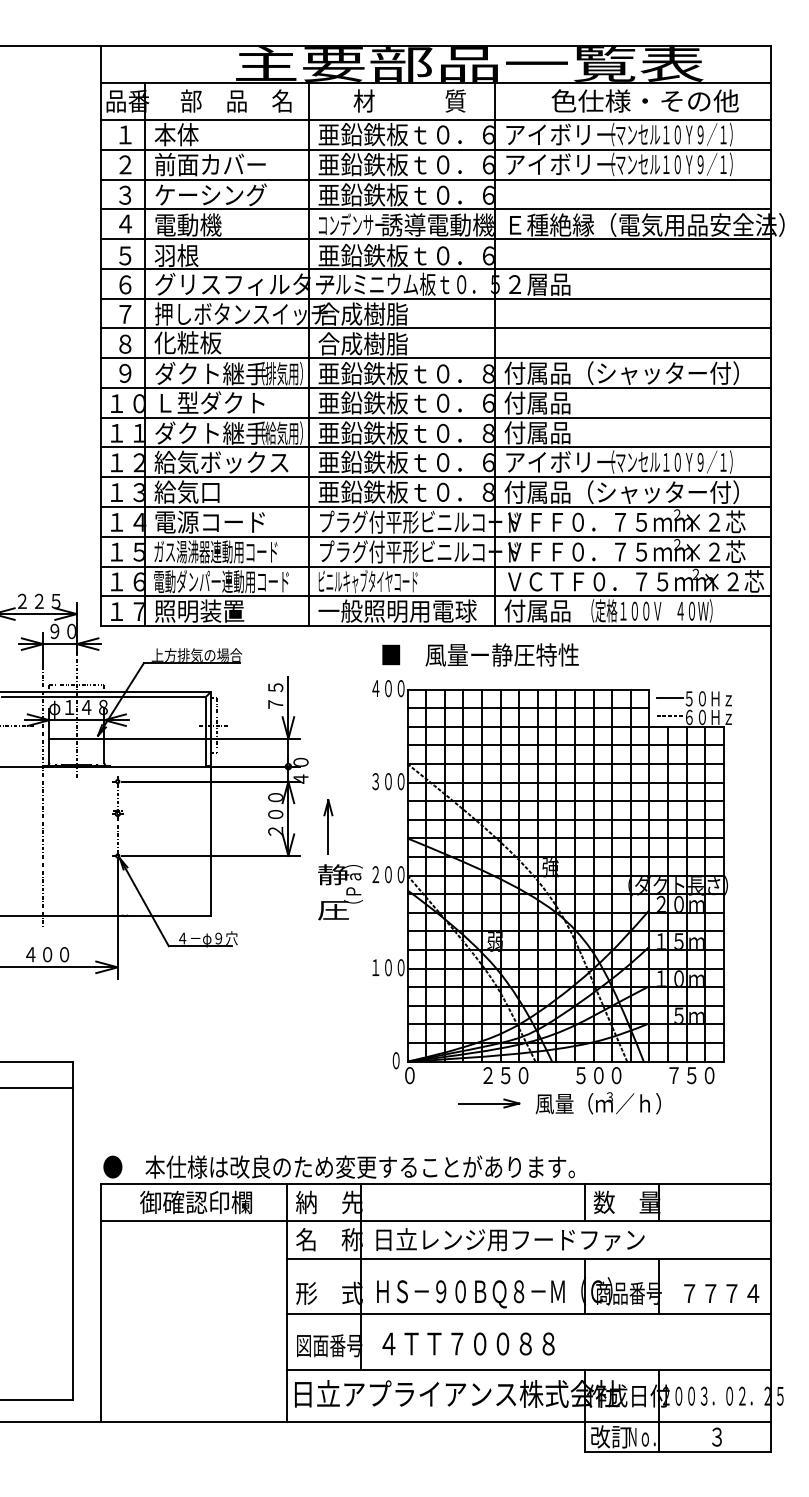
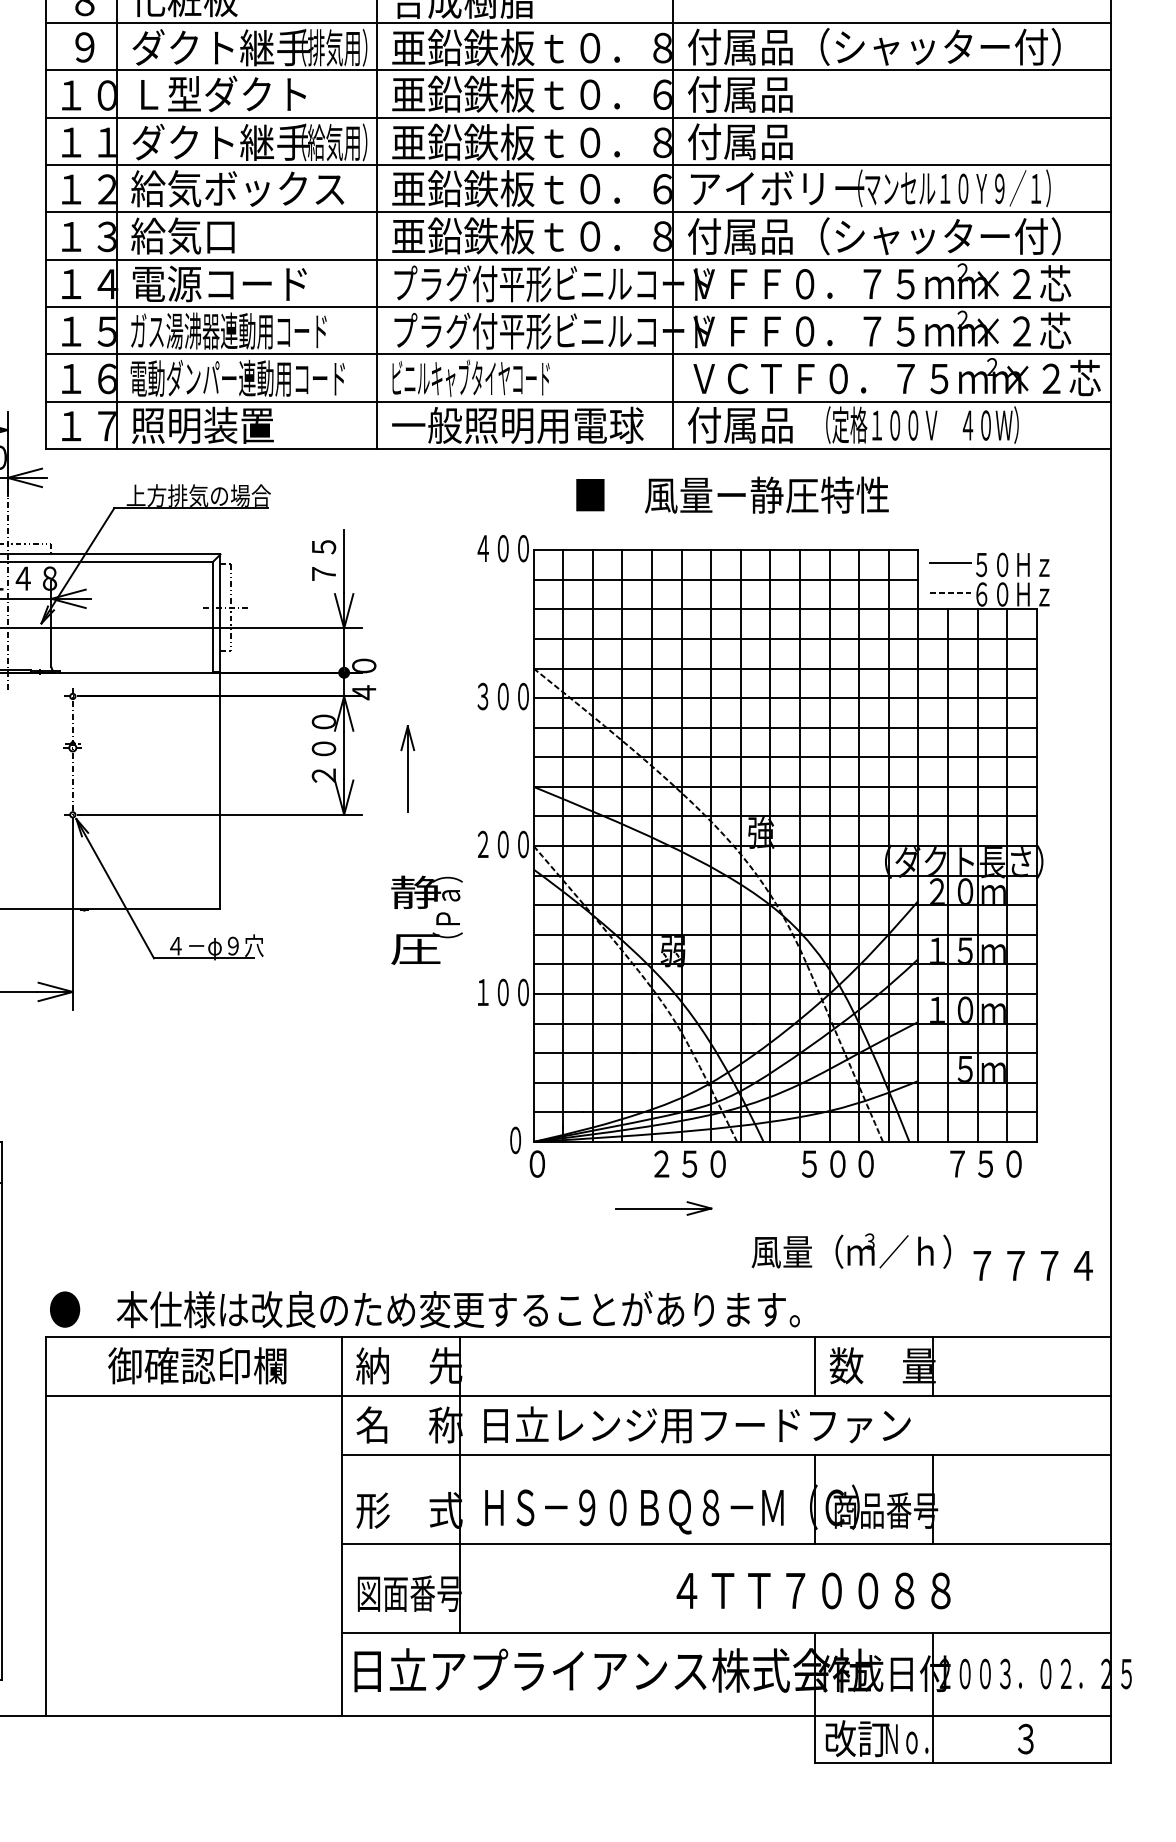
text: (480, 654) -> (732, 494), moved
text: (340, 892) -> (427, 920), moved
text: (597, 1103) -> (850, 1251), moved
text: (721, 1293) -> (1032, 1265), moved
text: (468, 1343) -> (813, 1590), moved

